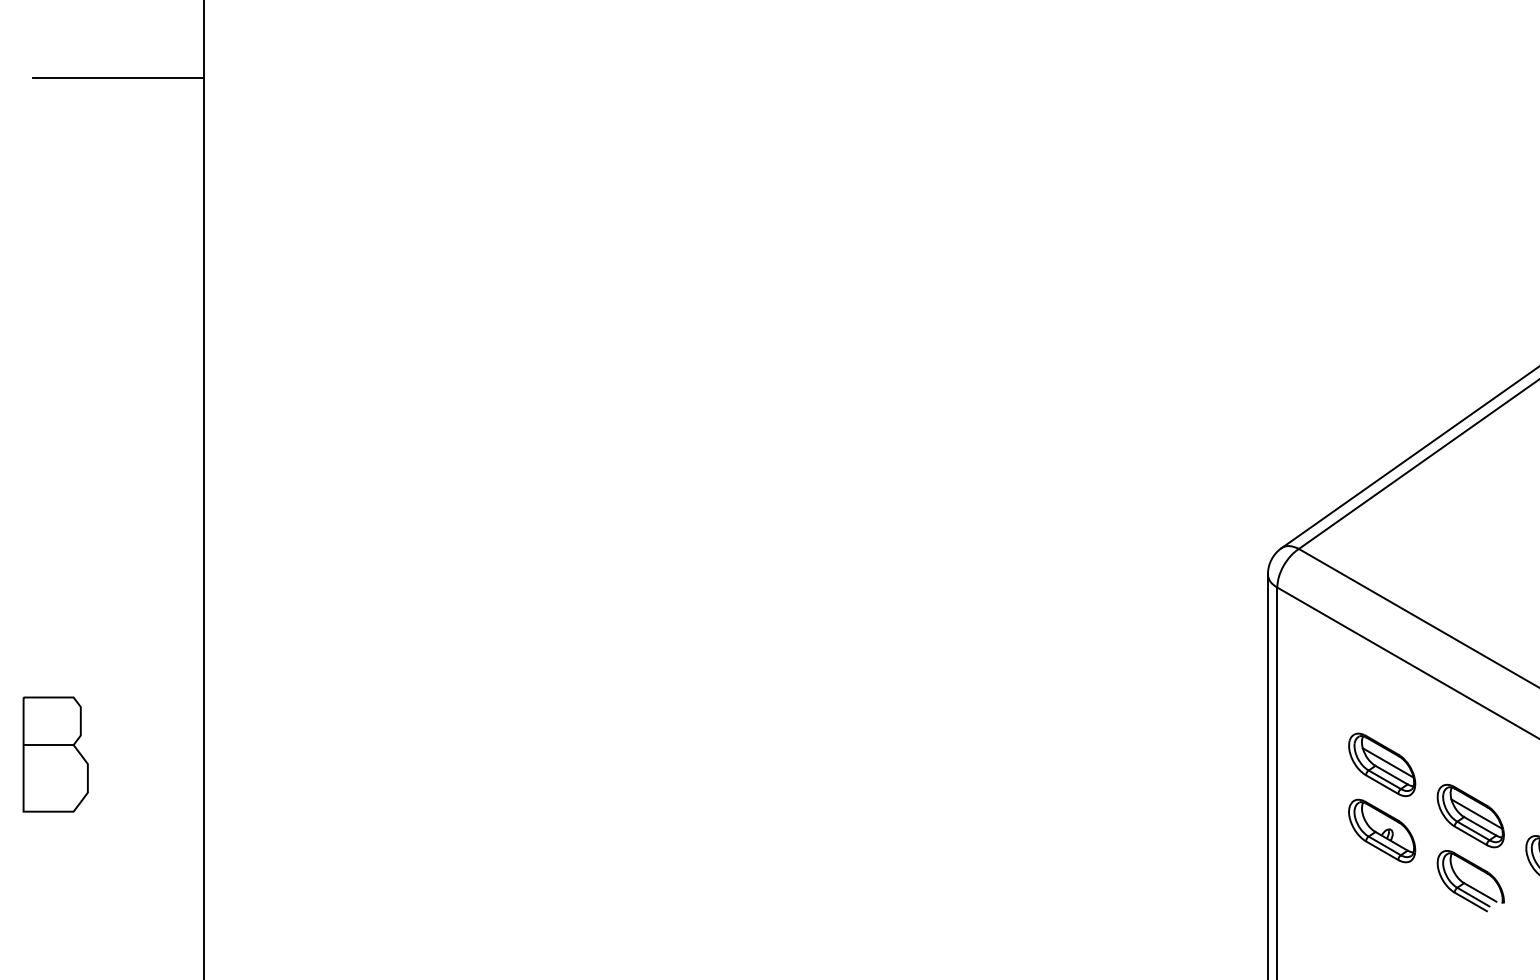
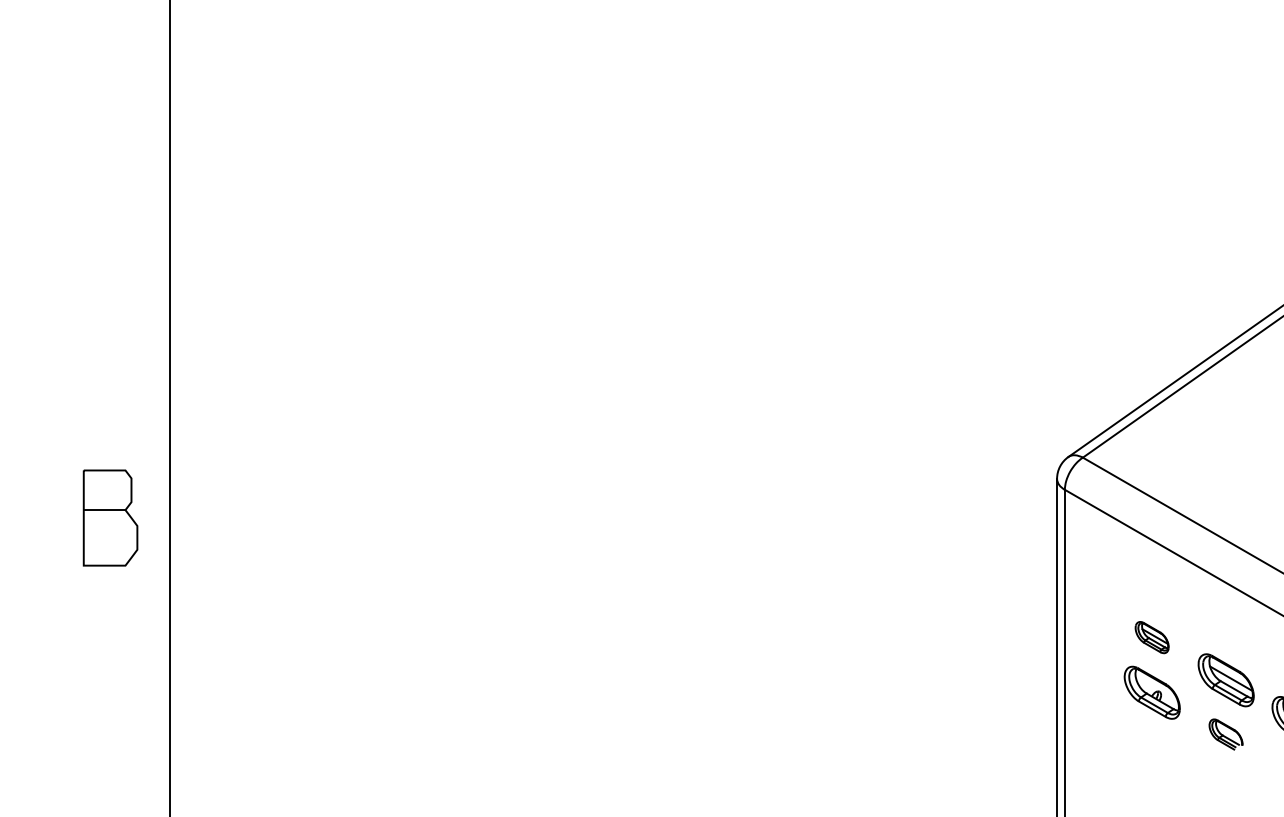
line: (118, 78) -> (98, 65), removed
part: (55, 753) -> (110, 517), moved
part: (1381, 764) -> (1151, 637), size x0.6
part: (1469, 881) -> (1225, 734), size x0.6

